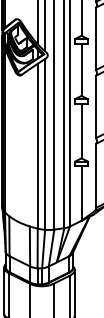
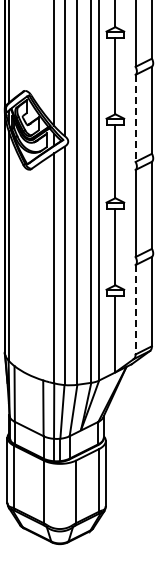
line: (95, 38) -> (135, 118), solid -> dashed
line: (95, 175) -> (135, 309), solid -> dashed

